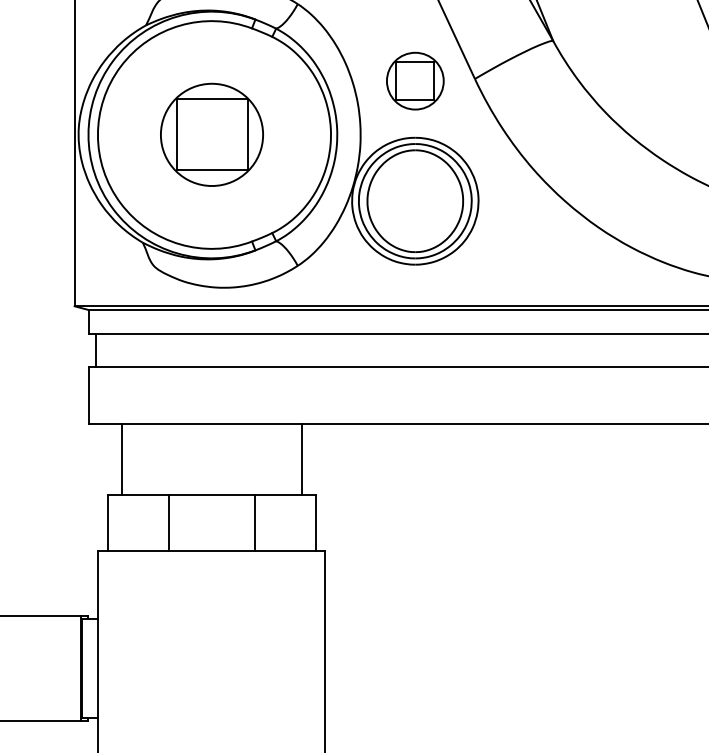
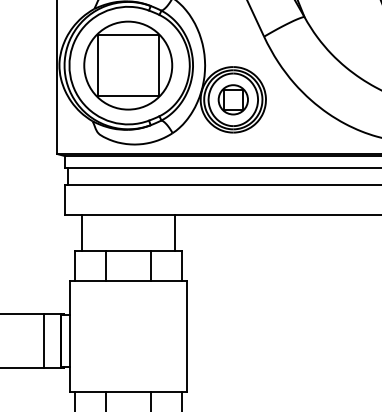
part: (413, 80) -> (232, 99), moved
part: (212, 134) -> (128, 65), size x1.67
line: (47, 669) -> (43, 341), added

